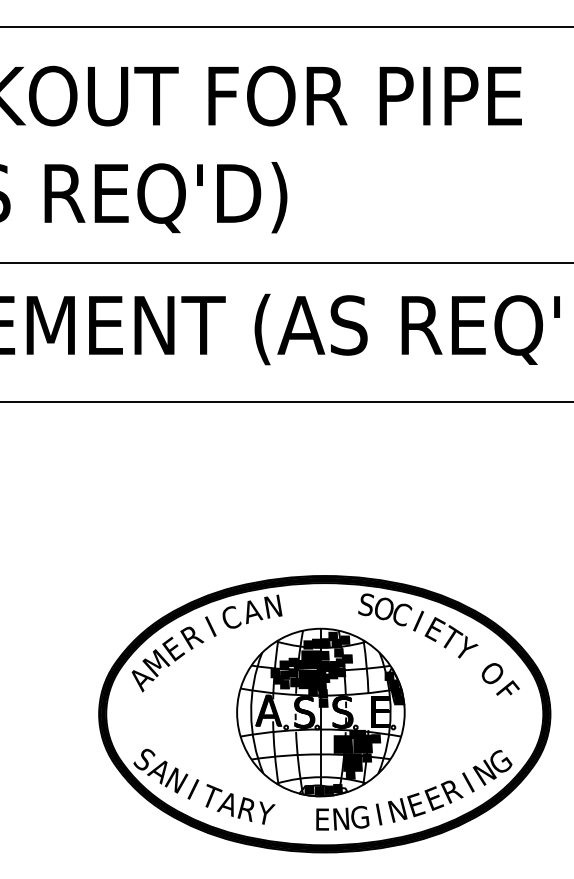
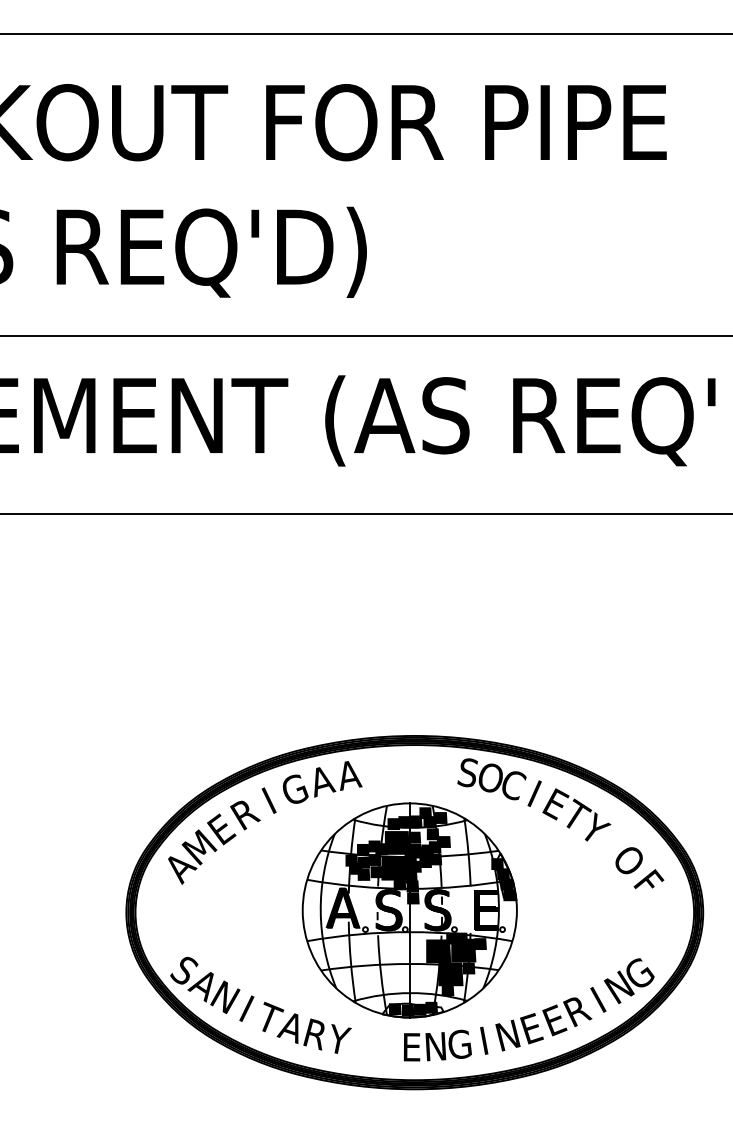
text: (273, 606) -> (349, 774), N -> A
text: (231, 617) -> (295, 788), C -> G

